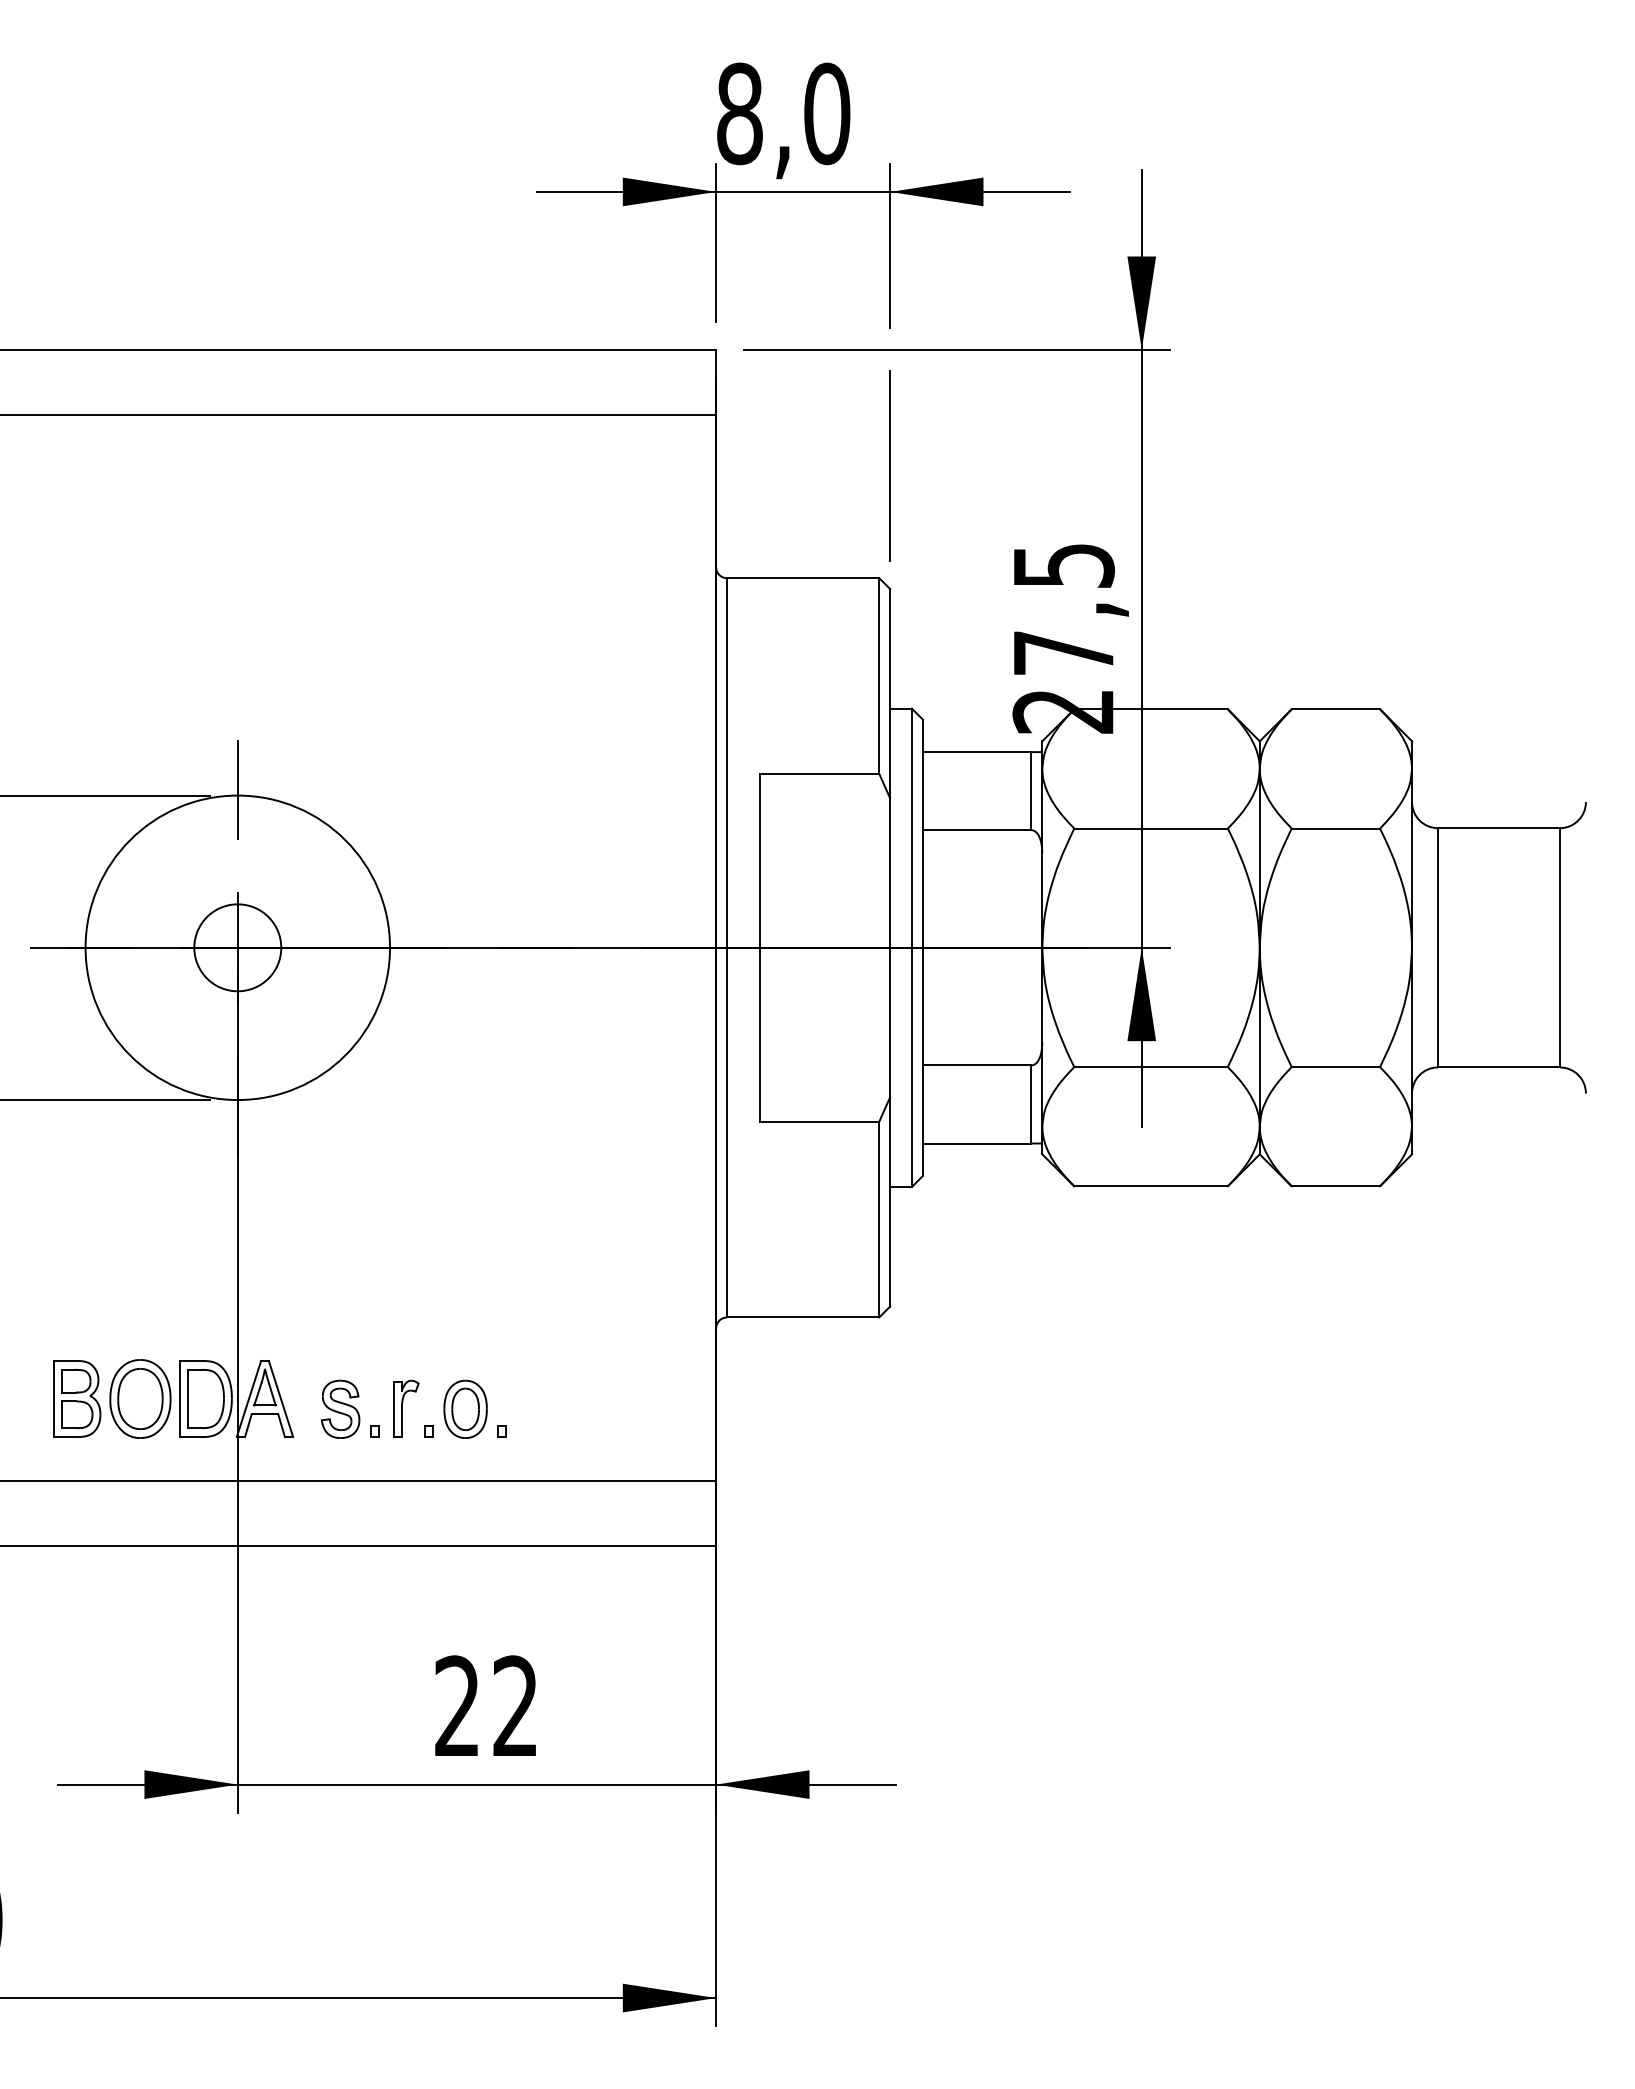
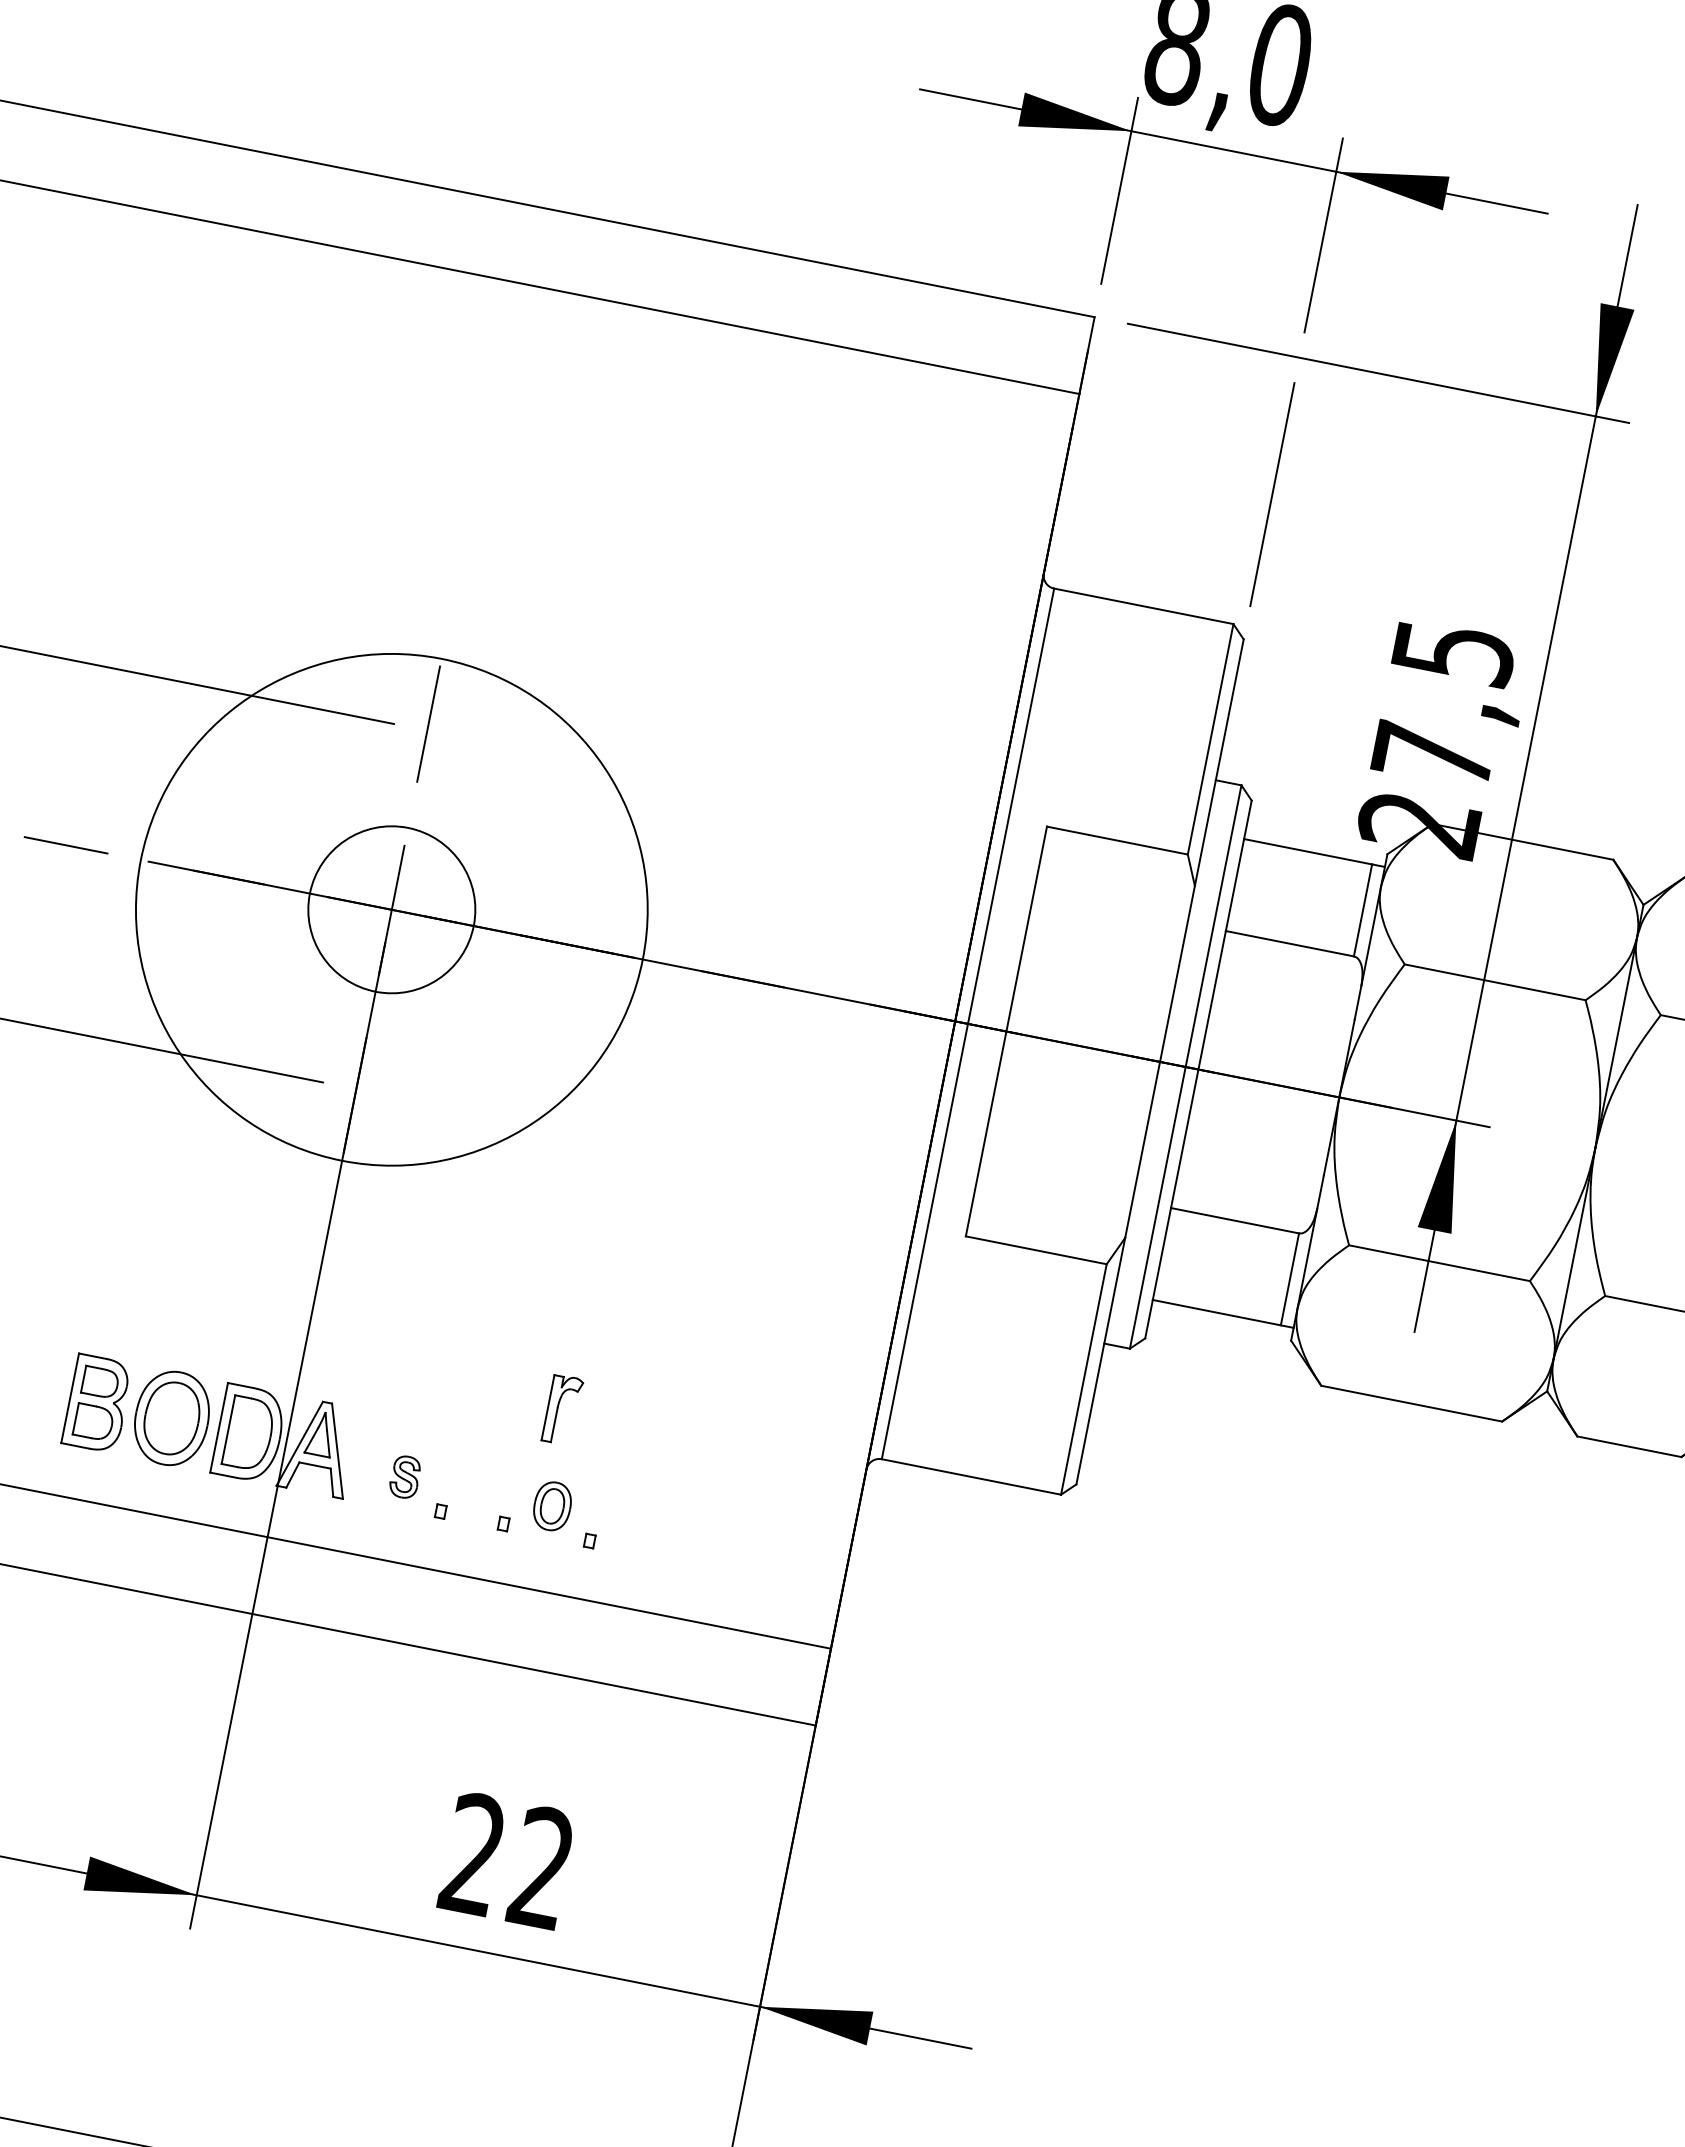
circle: (237, 947) -> (391, 909), size x1.4
circle: (237, 947) -> (391, 909), size x1.6
part: (340, 1408) -> (405, 1476), size x0.6
part: (406, 1408) -> (562, 1409), moved
part: (465, 1408) -> (552, 1505), size x0.7

